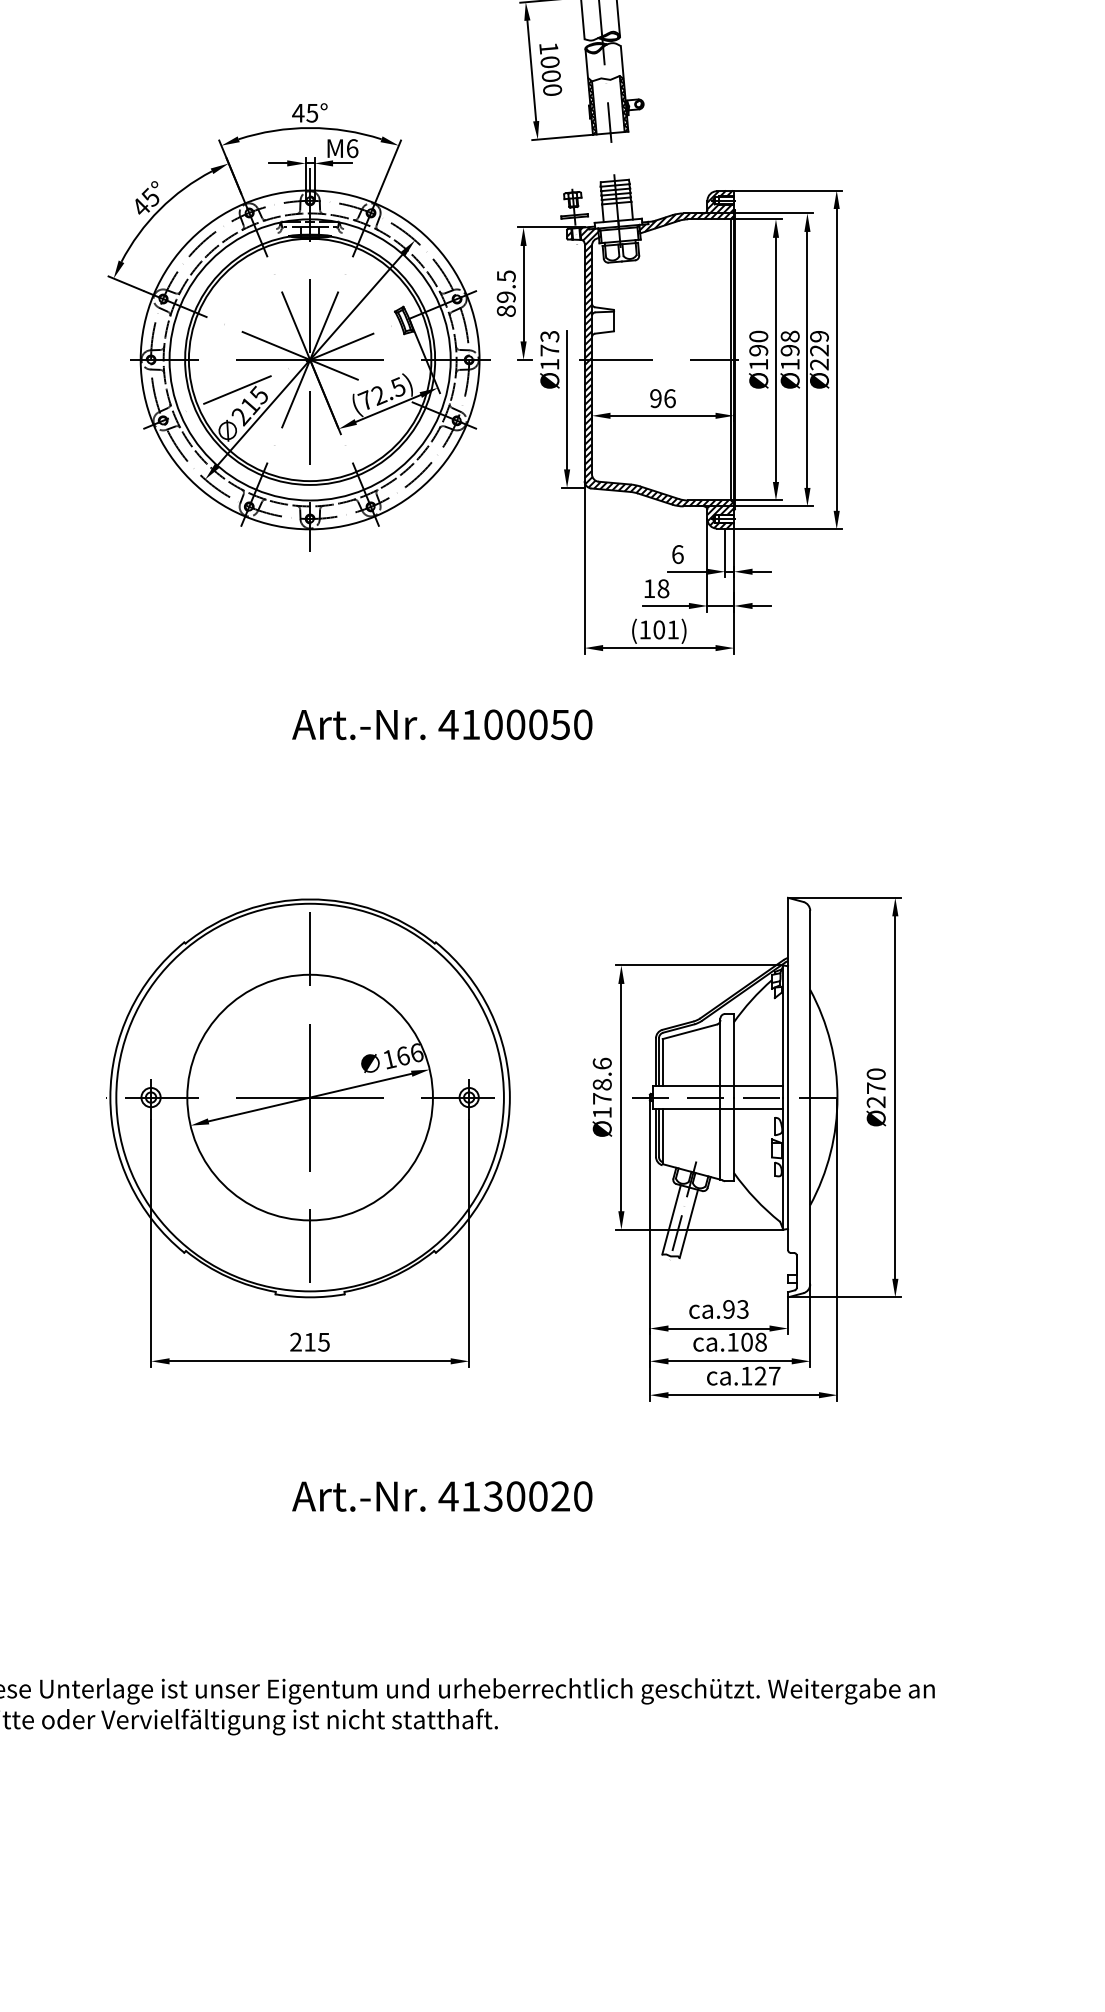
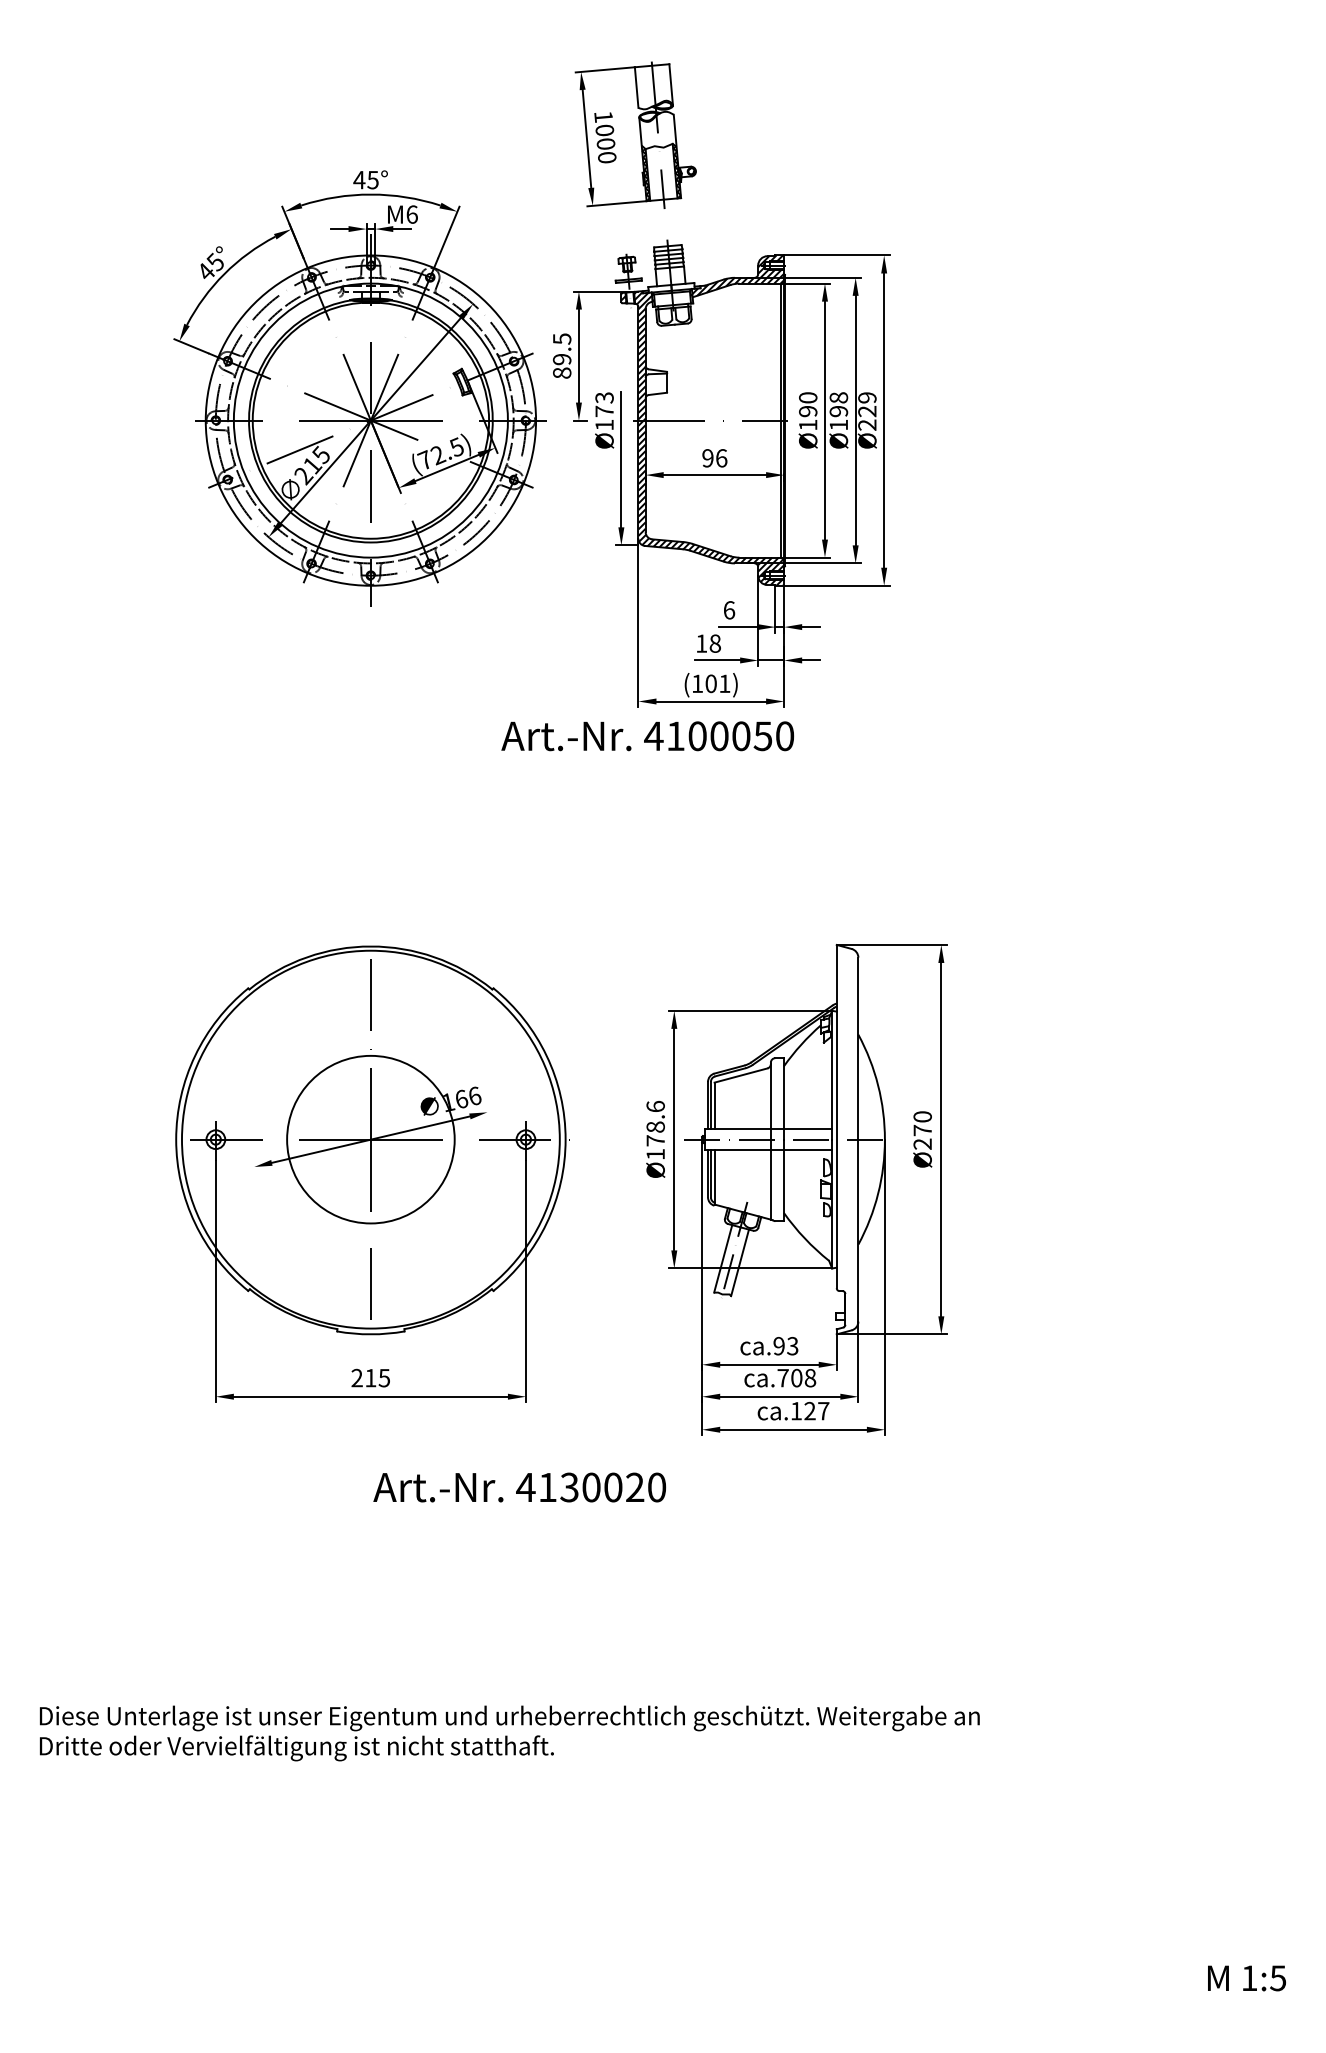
text: (442, 725) -> (647, 736), moved
circle: (309, 1097) -> (370, 1139), size x0.7
text: (732, 1342) -> (782, 1378), ca.108 -> ca.708
text: (442, 1496) -> (519, 1487), moved

